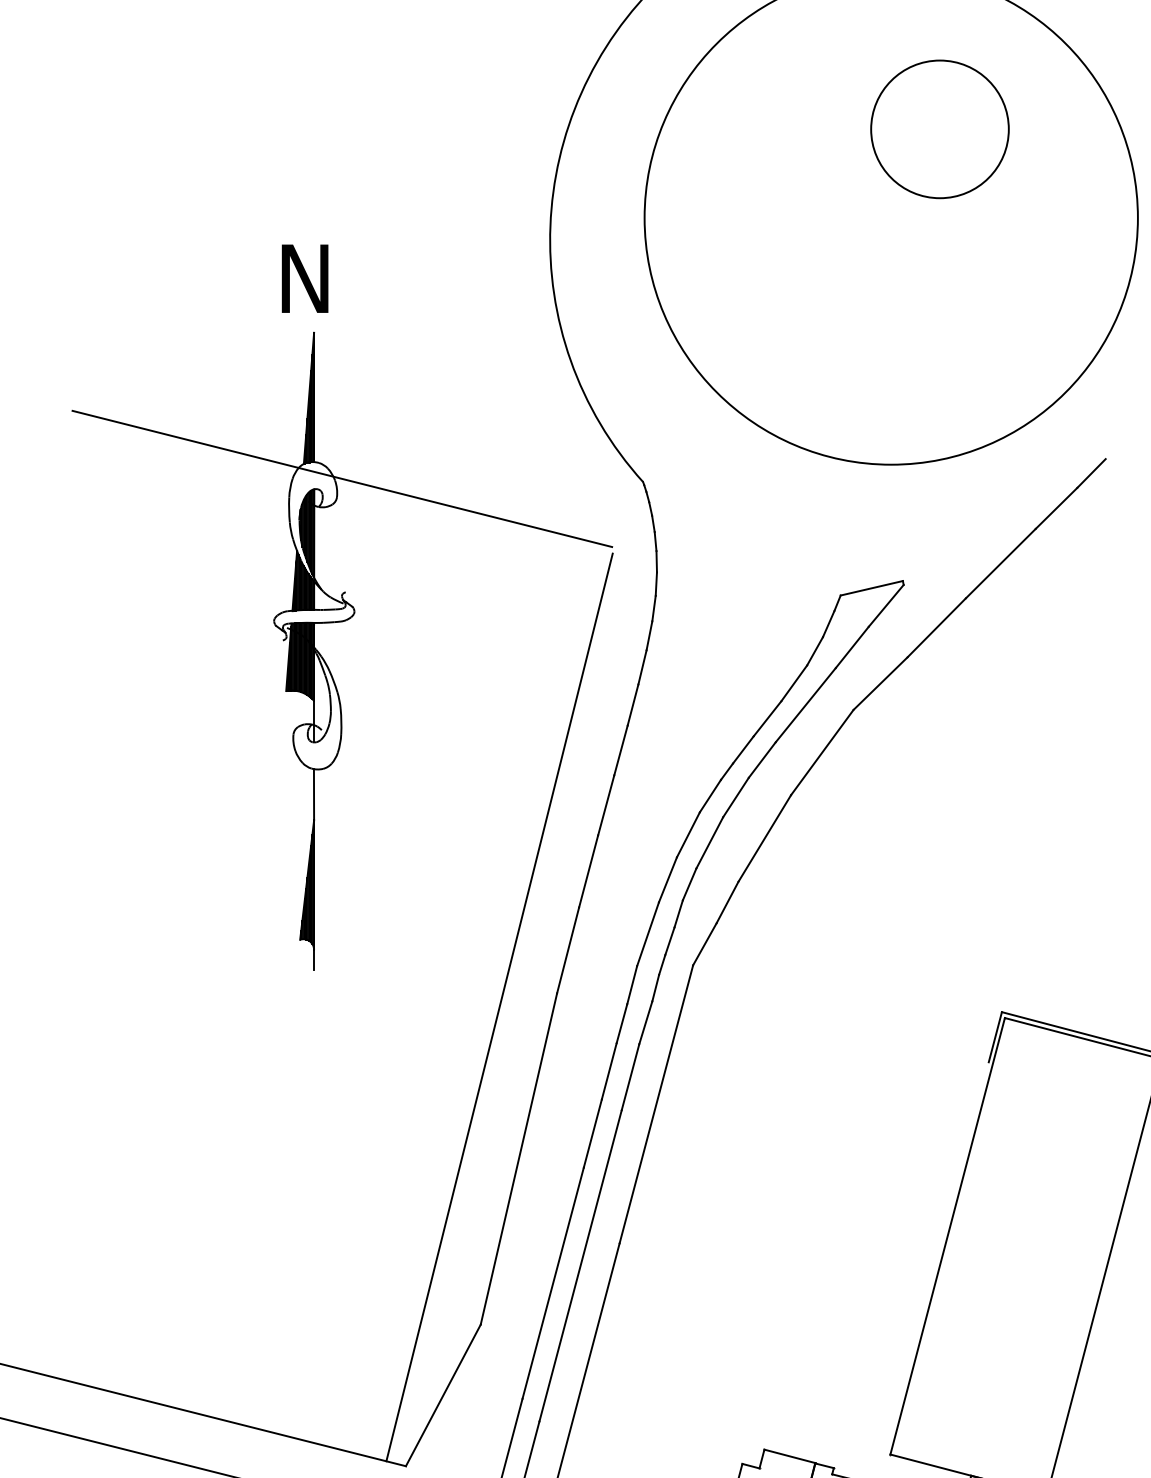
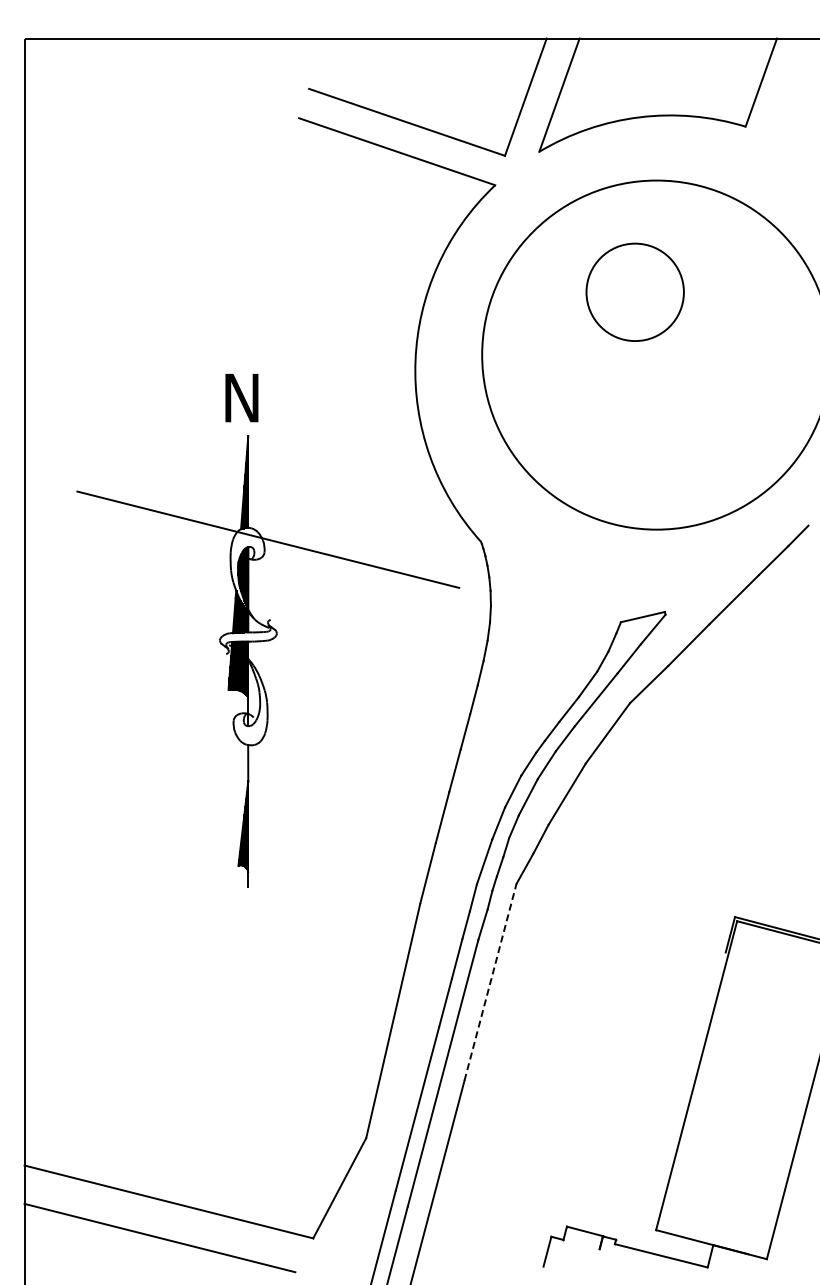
circle: (938, 128) -> (634, 291), moved
line: (499, 1007) -> (379, 913), removed
line: (656, 1104) -> (490, 982), solid -> dashed

